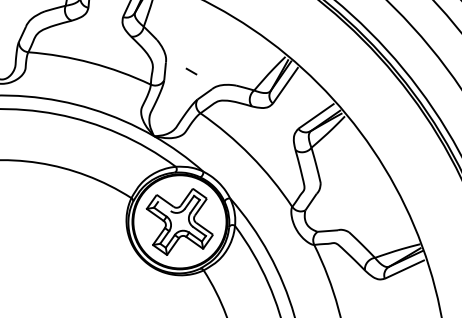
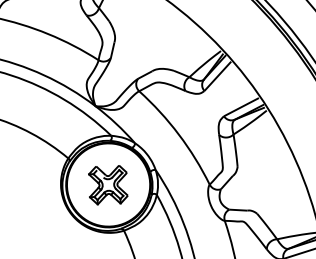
line: (191, 71) -> (136, 53), removed
part: (179, 221) -> (108, 184), size x0.7

